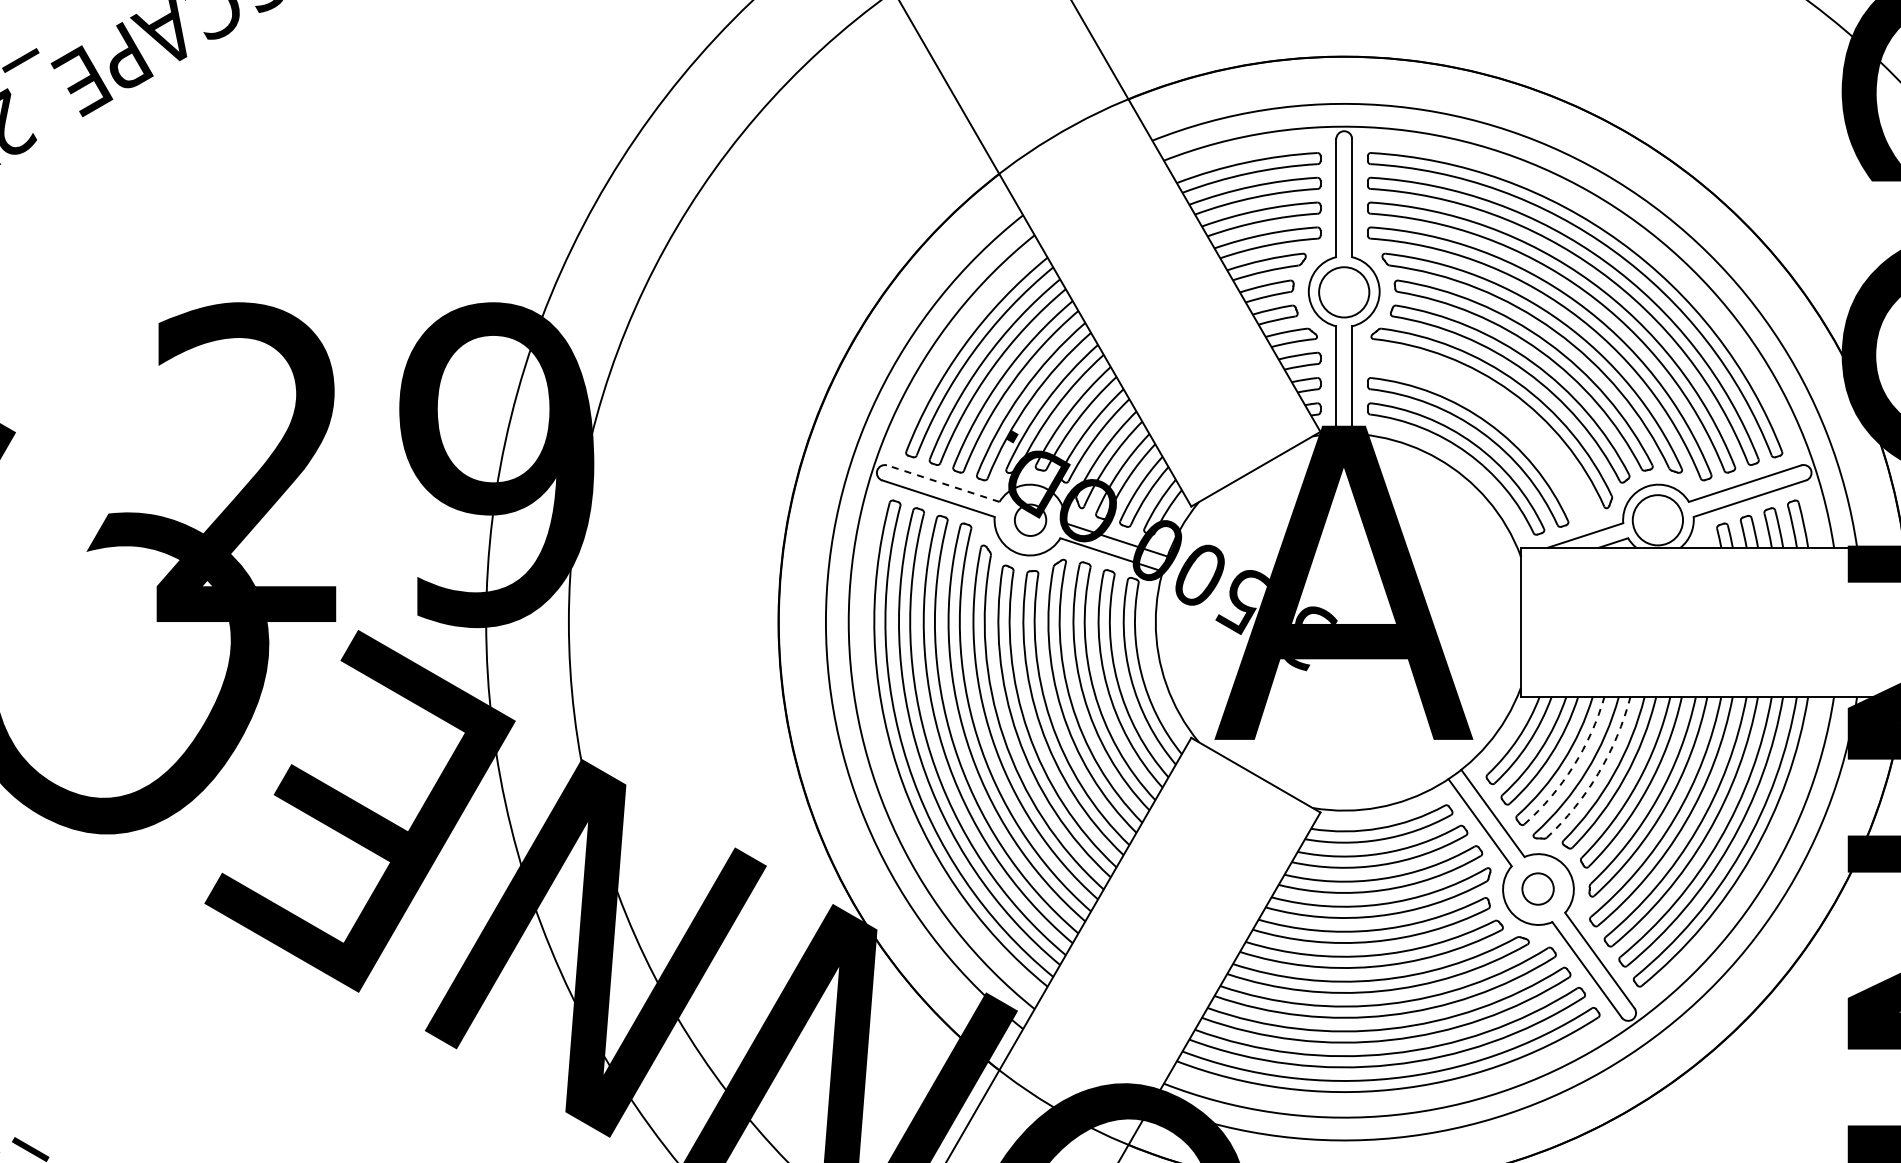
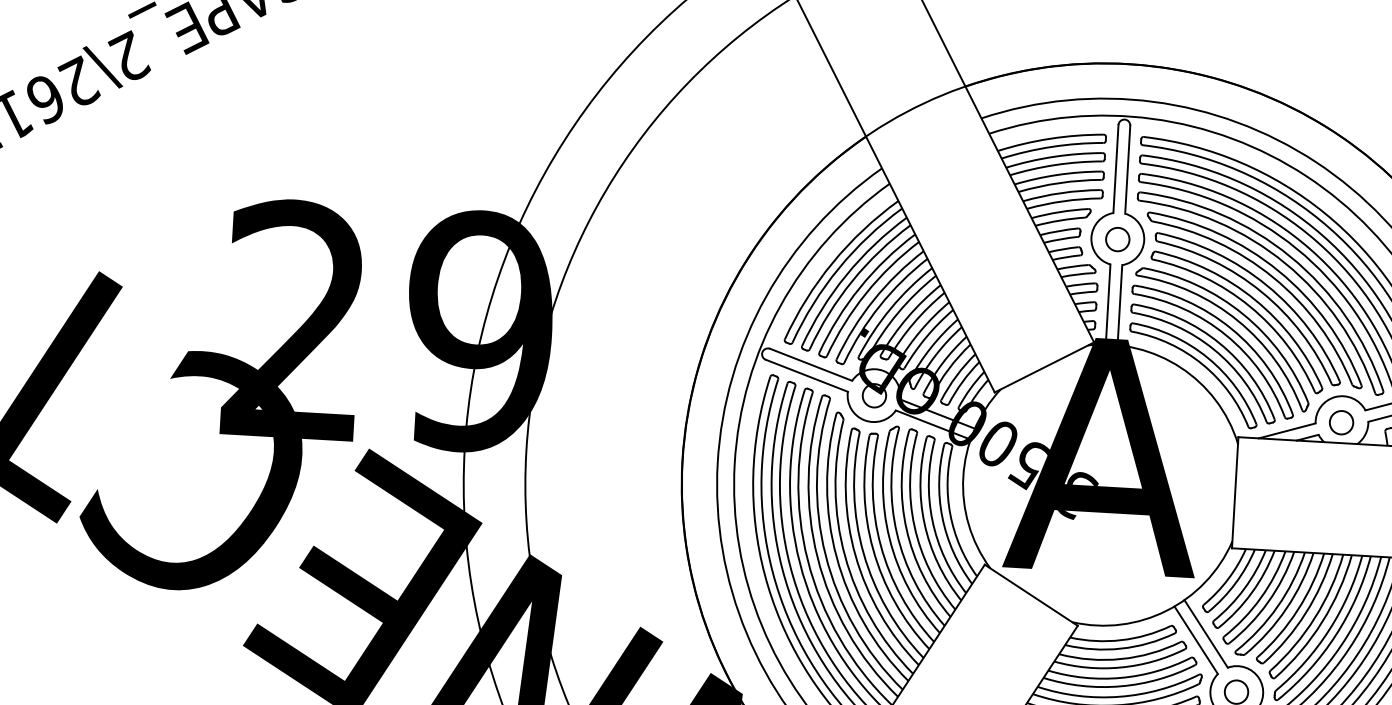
circle: (1343, 292) -> (1117, 239), size x0.62
part: (1496, 413) -> (1225, 336), added
line: (942, 483) -> (810, 364), dashed -> solid
circle: (1657, 519) -> (1341, 422), size x0.62
arc: (1573, 766) -> (1268, 602), dashed -> solid
arc: (1598, 773) -> (1286, 608), dashed -> solid

